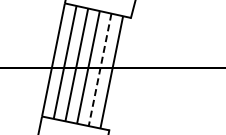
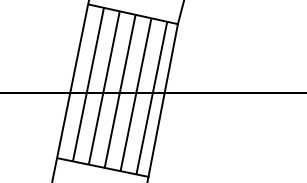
line: (100, 70) -> (136, 95), dashed -> solid
line: (119, 73) -> (162, 99), added

